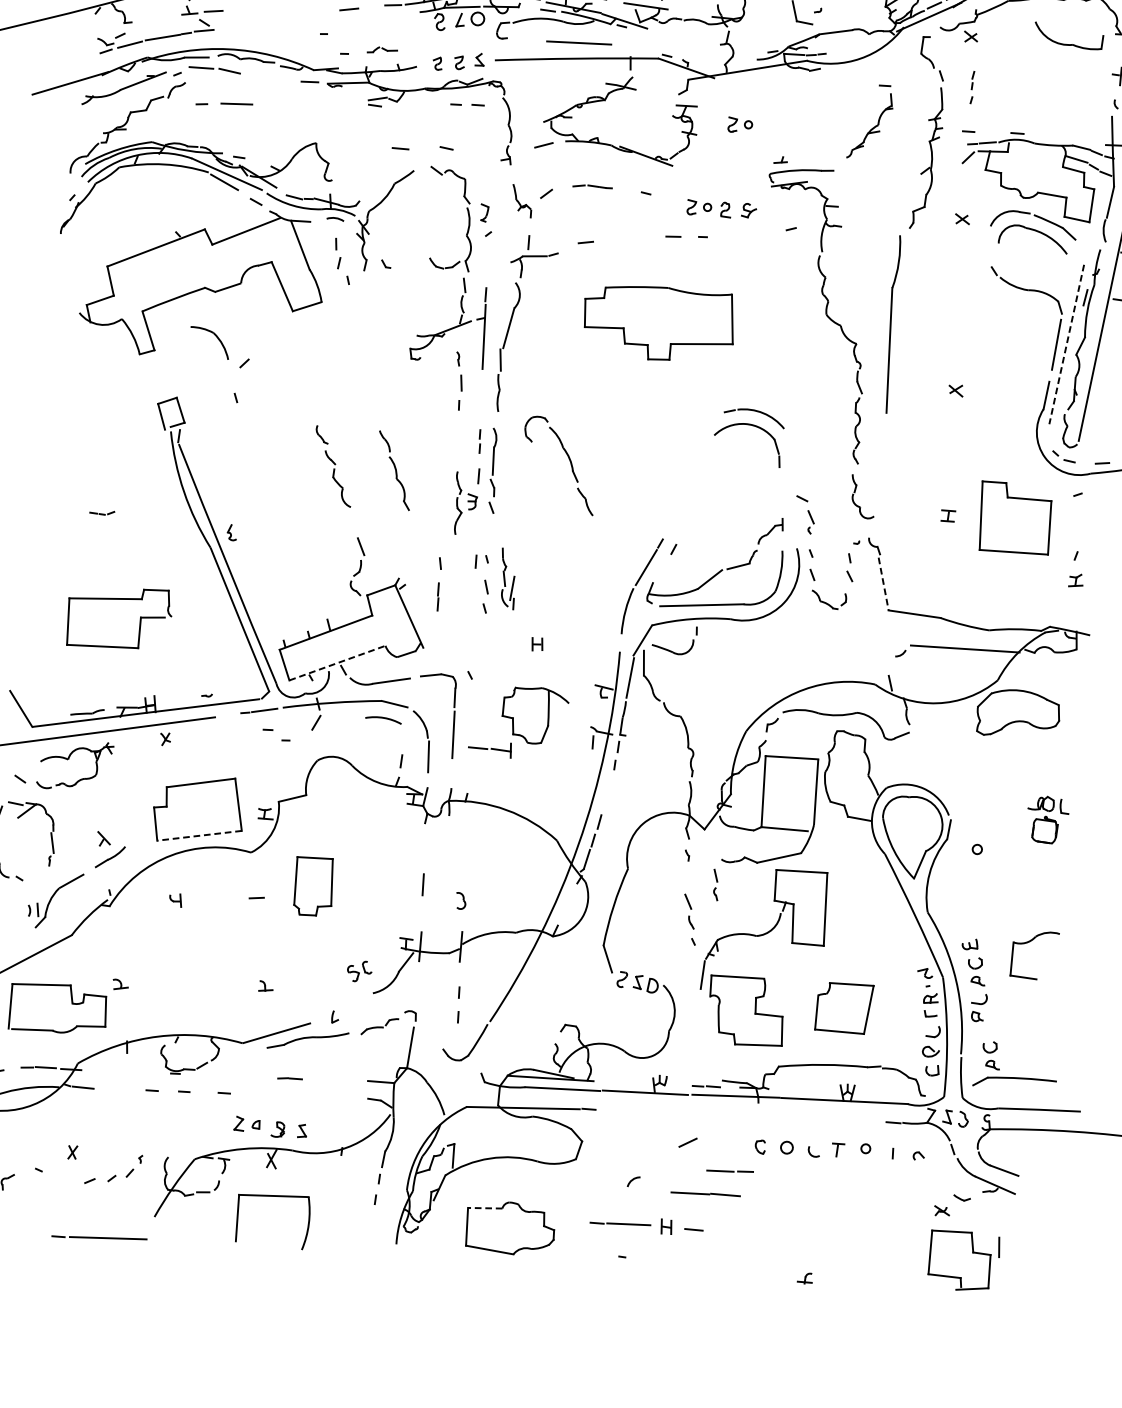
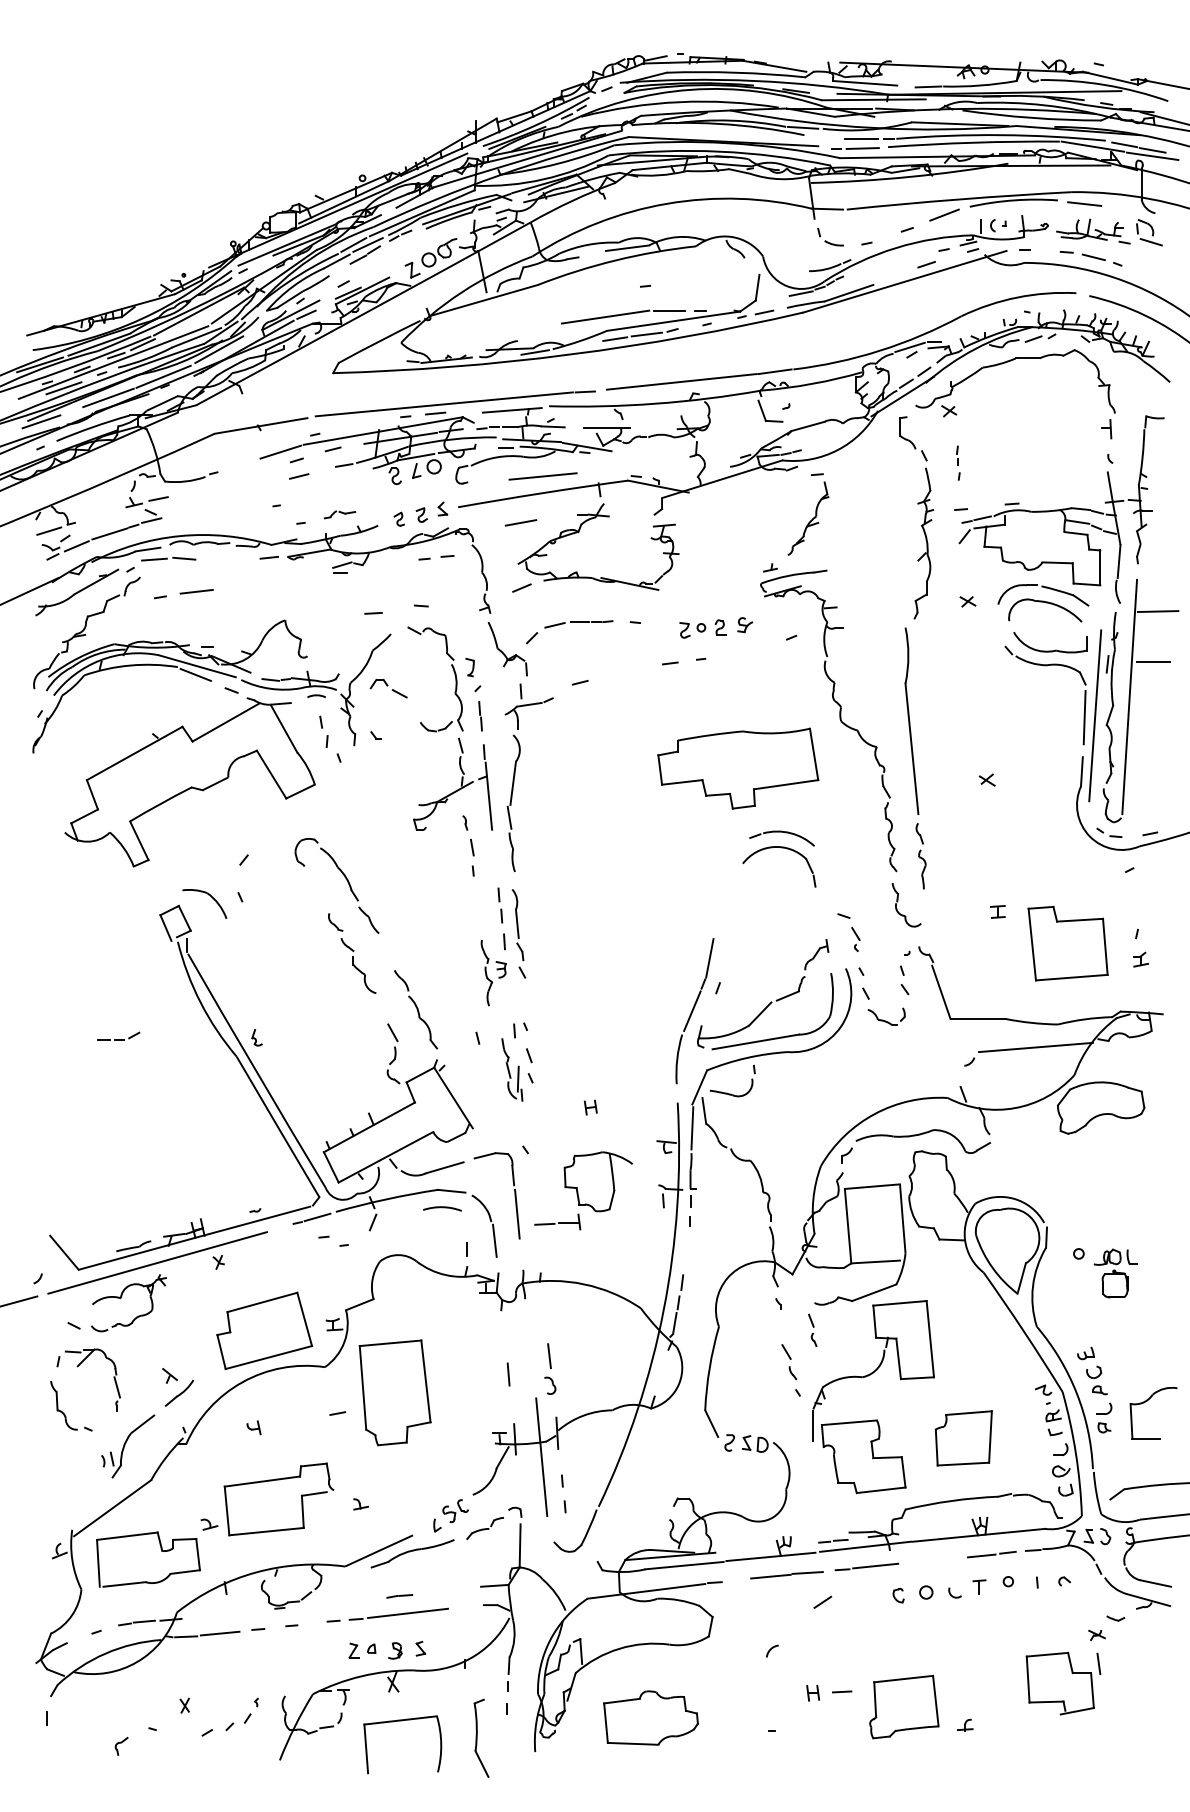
line: (106, 26) -> (49, 530), added
part: (1067, 43) -> (1050, 650), moved
line: (551, 83) -> (520, 522), added
part: (871, 122) -> (808, 514), moved
part: (739, 126) -> (722, 538), removed
part: (592, 187) -> (578, 624), size x1.67
part: (521, 201) -> (507, 649), size x1.67
part: (404, 221) -> (388, 688), added
part: (659, 322) -> (738, 768), moved
part: (214, 335) -> (208, 895), moved
line: (1067, 344) -> (1095, 715), dashed -> solid
part: (480, 441) -> (500, 905), size x1.43
part: (882, 453) -> (920, 856), added
part: (569, 461) -> (346, 880), moved
part: (394, 470) -> (415, 1009), moved
part: (102, 511) -> (118, 1035), size x1.67
part: (1014, 519) -> (1067, 943), moved
line: (669, 520) -> (709, 958), added
part: (508, 578) -> (512, 1069), moved
line: (883, 584) -> (941, 992), dashed -> solid
line: (438, 597) -> (480, 716), moved
part: (115, 600) -> (272, 1481), moved
line: (336, 663) -> (385, 1157), dashed -> solid
part: (1046, 819) -> (1115, 1273), moved
line: (199, 835) -> (268, 1357), dashed -> solid
line: (464, 873) -> (549, 1356), added
part: (313, 886) -> (394, 1392), size x1.67
part: (1029, 942) -> (1147, 1401), moved
line: (442, 967) -> (541, 1457), added
part: (359, 970) -> (455, 1510), moved
part: (991, 1055) -> (1124, 1465), removed
line: (115, 1089) -> (219, 1633), added
line: (729, 1171) -> (991, 1554), moved
part: (705, 1194) -> (786, 1575), moved
line: (484, 1208) -> (621, 1701), dashed -> solid
part: (347, 1223) -> (481, 1737), added
line: (620, 1223) -> (866, 1566), moved
line: (99, 1237) -> (398, 1613), moved
part: (750, 1252) -> (904, 1706), added
part: (963, 1260) -> (1063, 1683), moved

